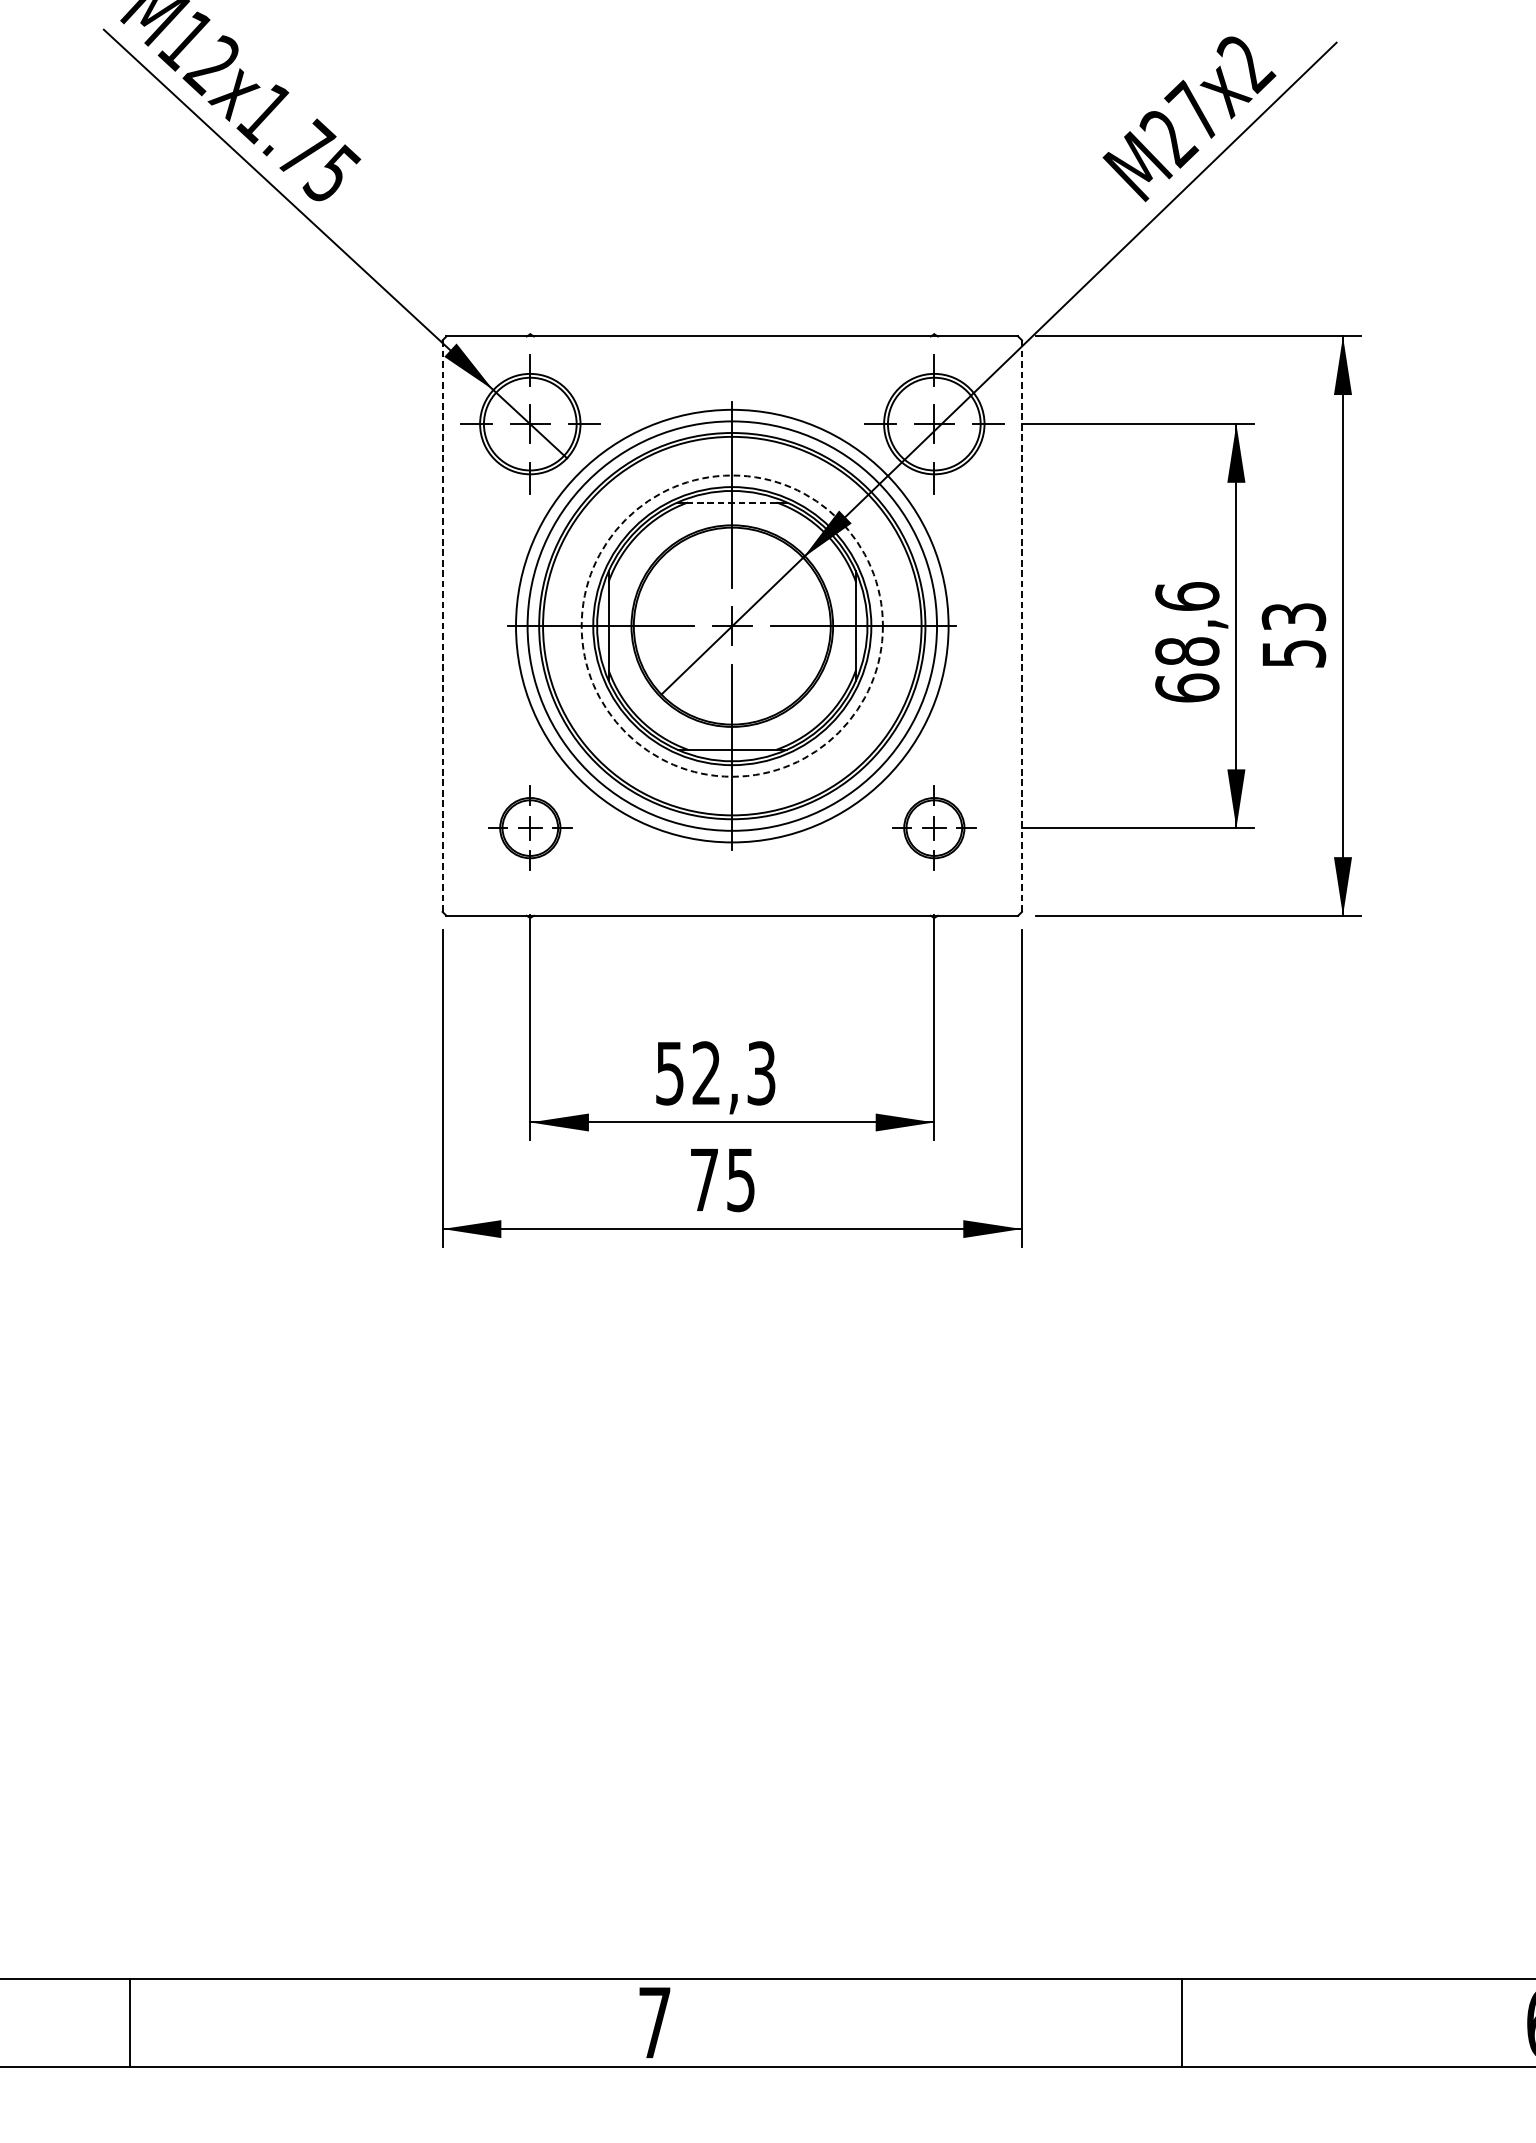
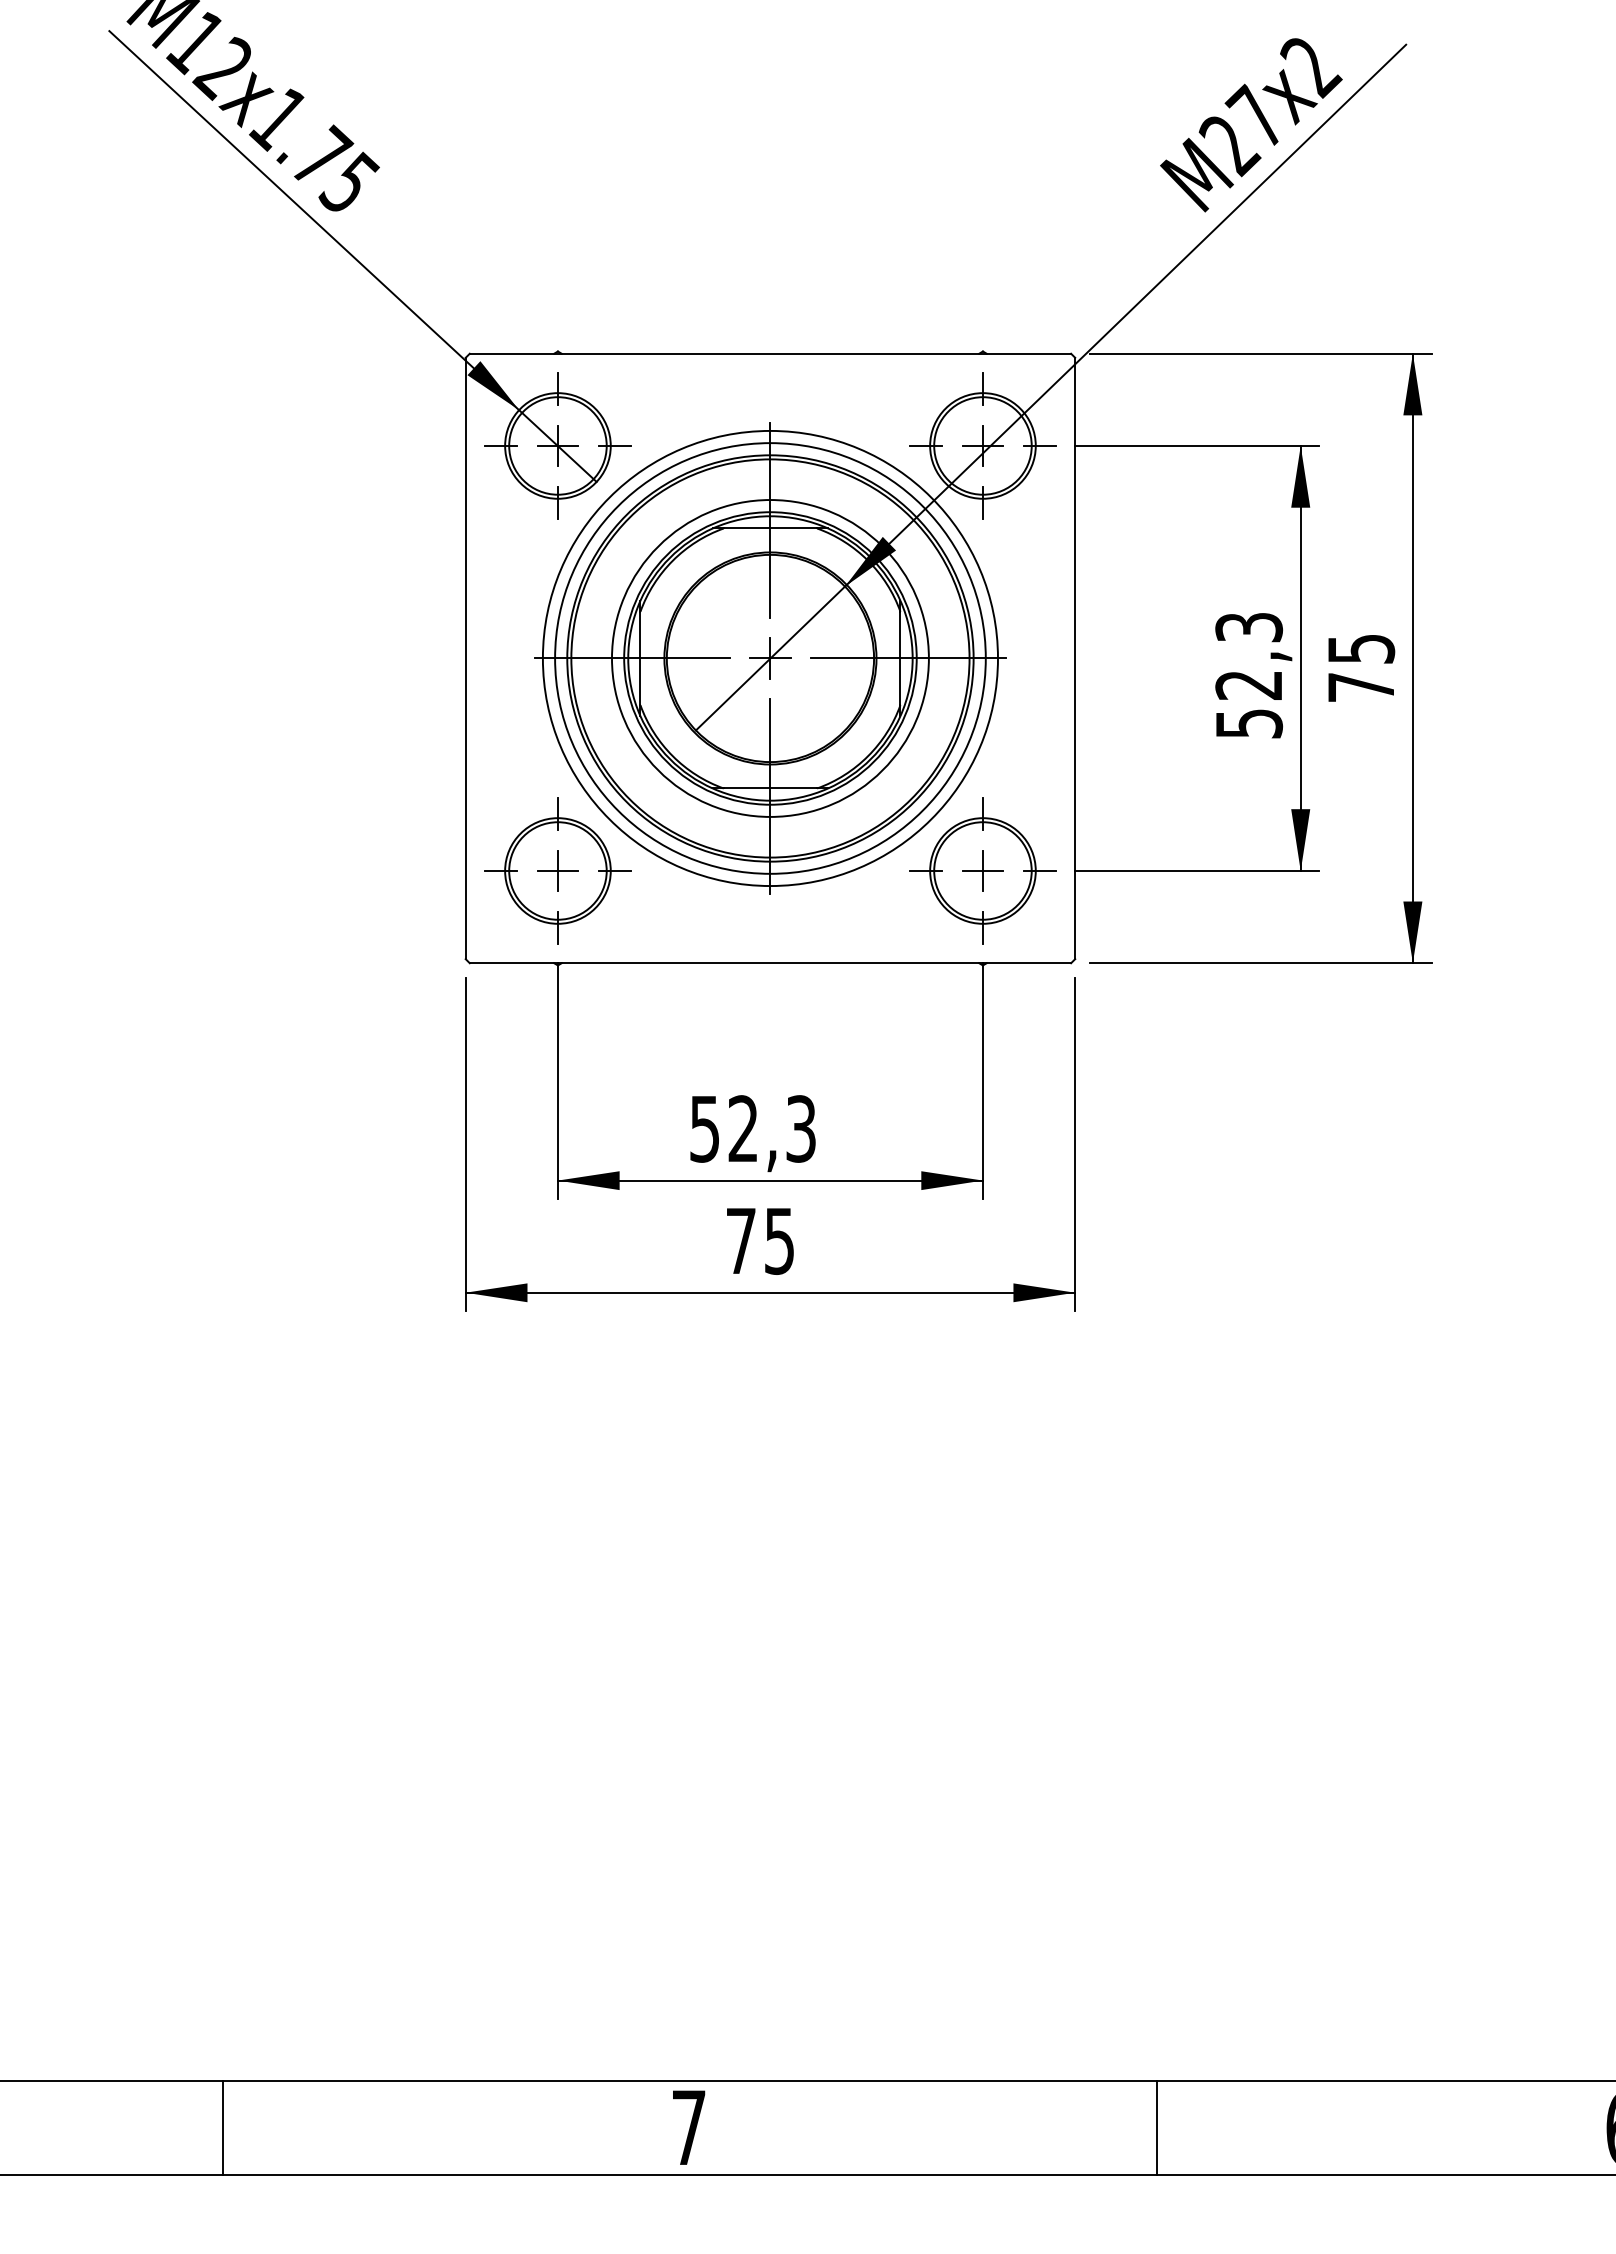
line: (732, 502) -> (770, 528), dashed -> solid
line: (442, 626) -> (465, 658), dashed -> solid
circle: (731, 626) -> (769, 658), dashed -> solid
line: (1022, 626) -> (1075, 658), dashed -> solid
text: (1294, 635) -> (1361, 668), 53 -> 75
text: (1187, 642) -> (1249, 675), 68,6 -> 52,3
part: (529, 827) -> (557, 870), size x1.67
part: (933, 827) -> (982, 870), size x1.67
line: (129, 2022) -> (222, 2127), moved
line: (1181, 2022) -> (1157, 2127), moved

